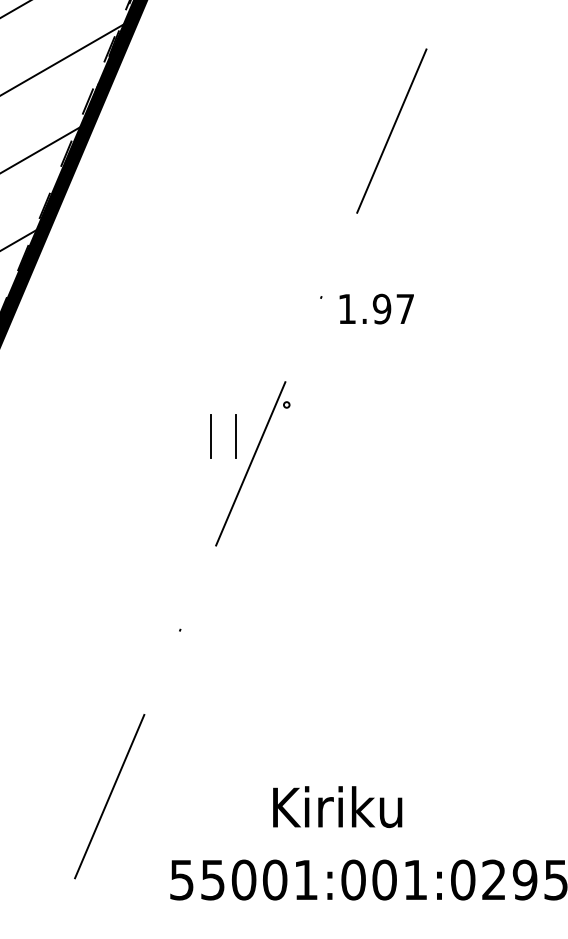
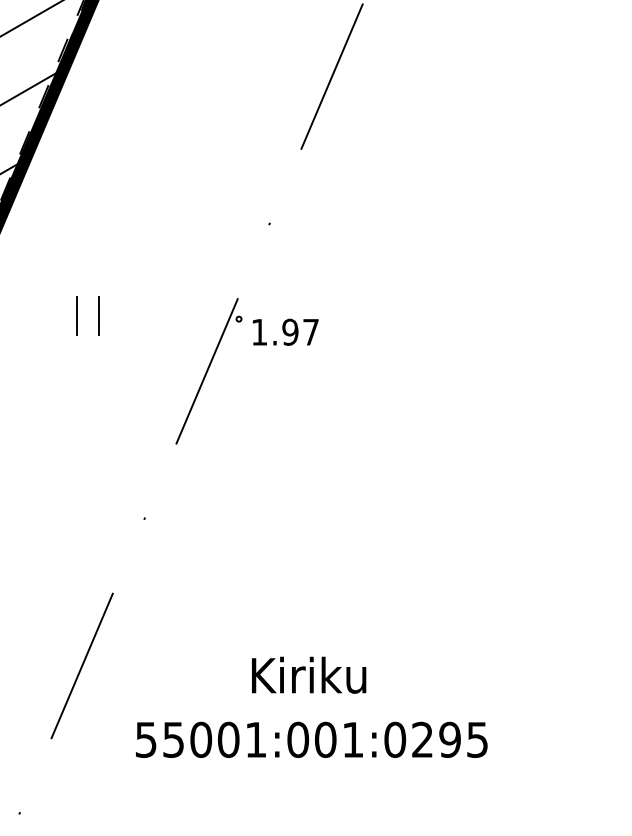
text: (376, 308) -> (285, 331), moved
part: (211, 435) -> (77, 315), moved
text: (338, 806) -> (309, 674), moved

